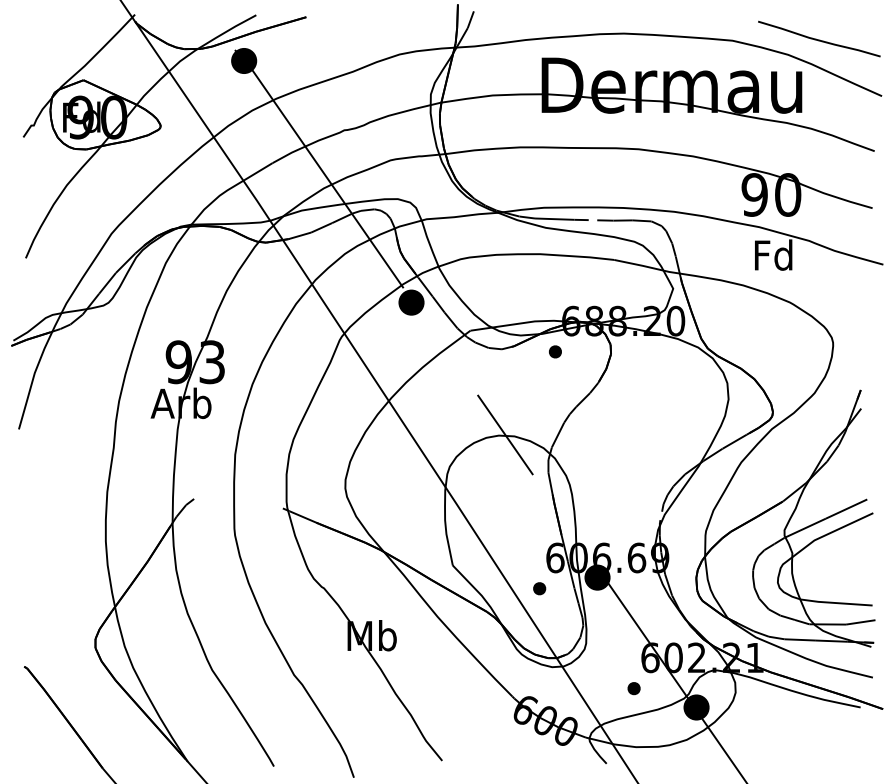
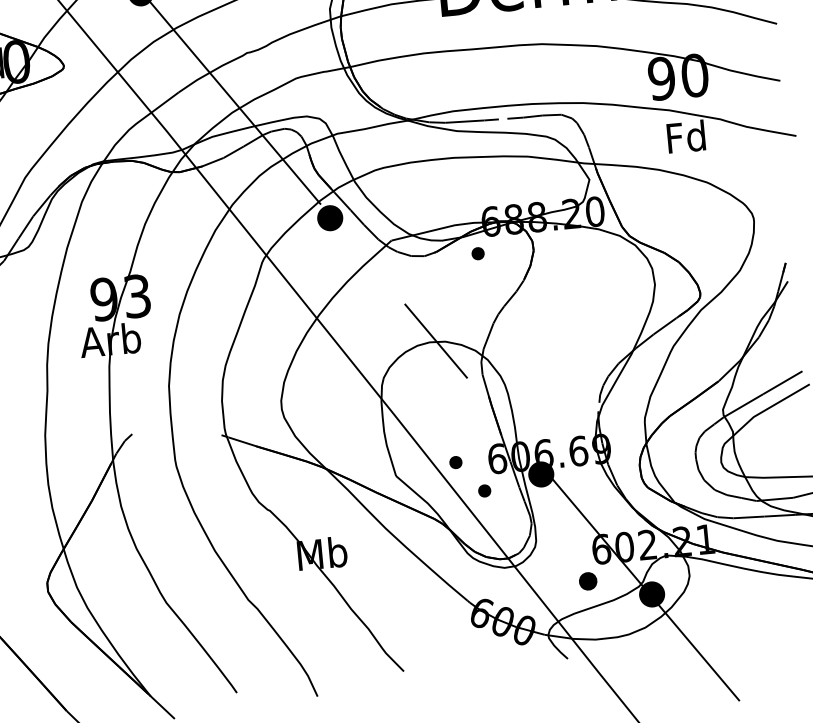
part: (513, 557) -> (455, 462), added
part: (633, 688) -> (587, 581), size x1.4

